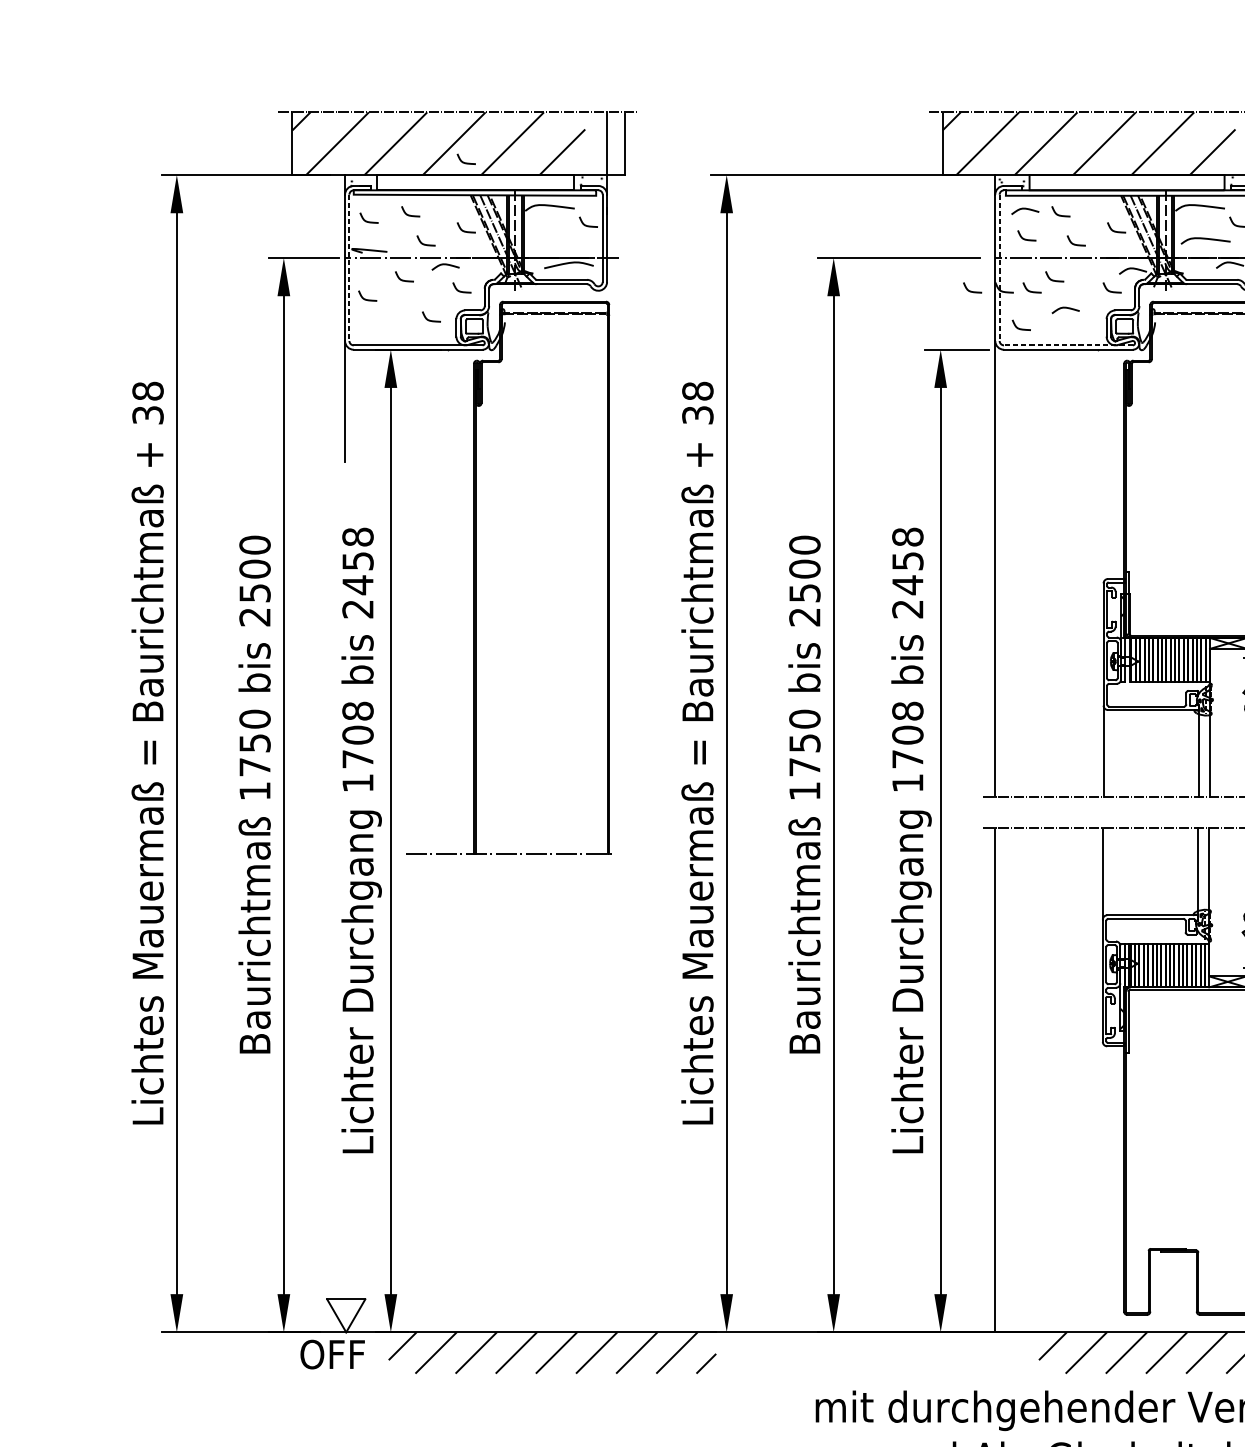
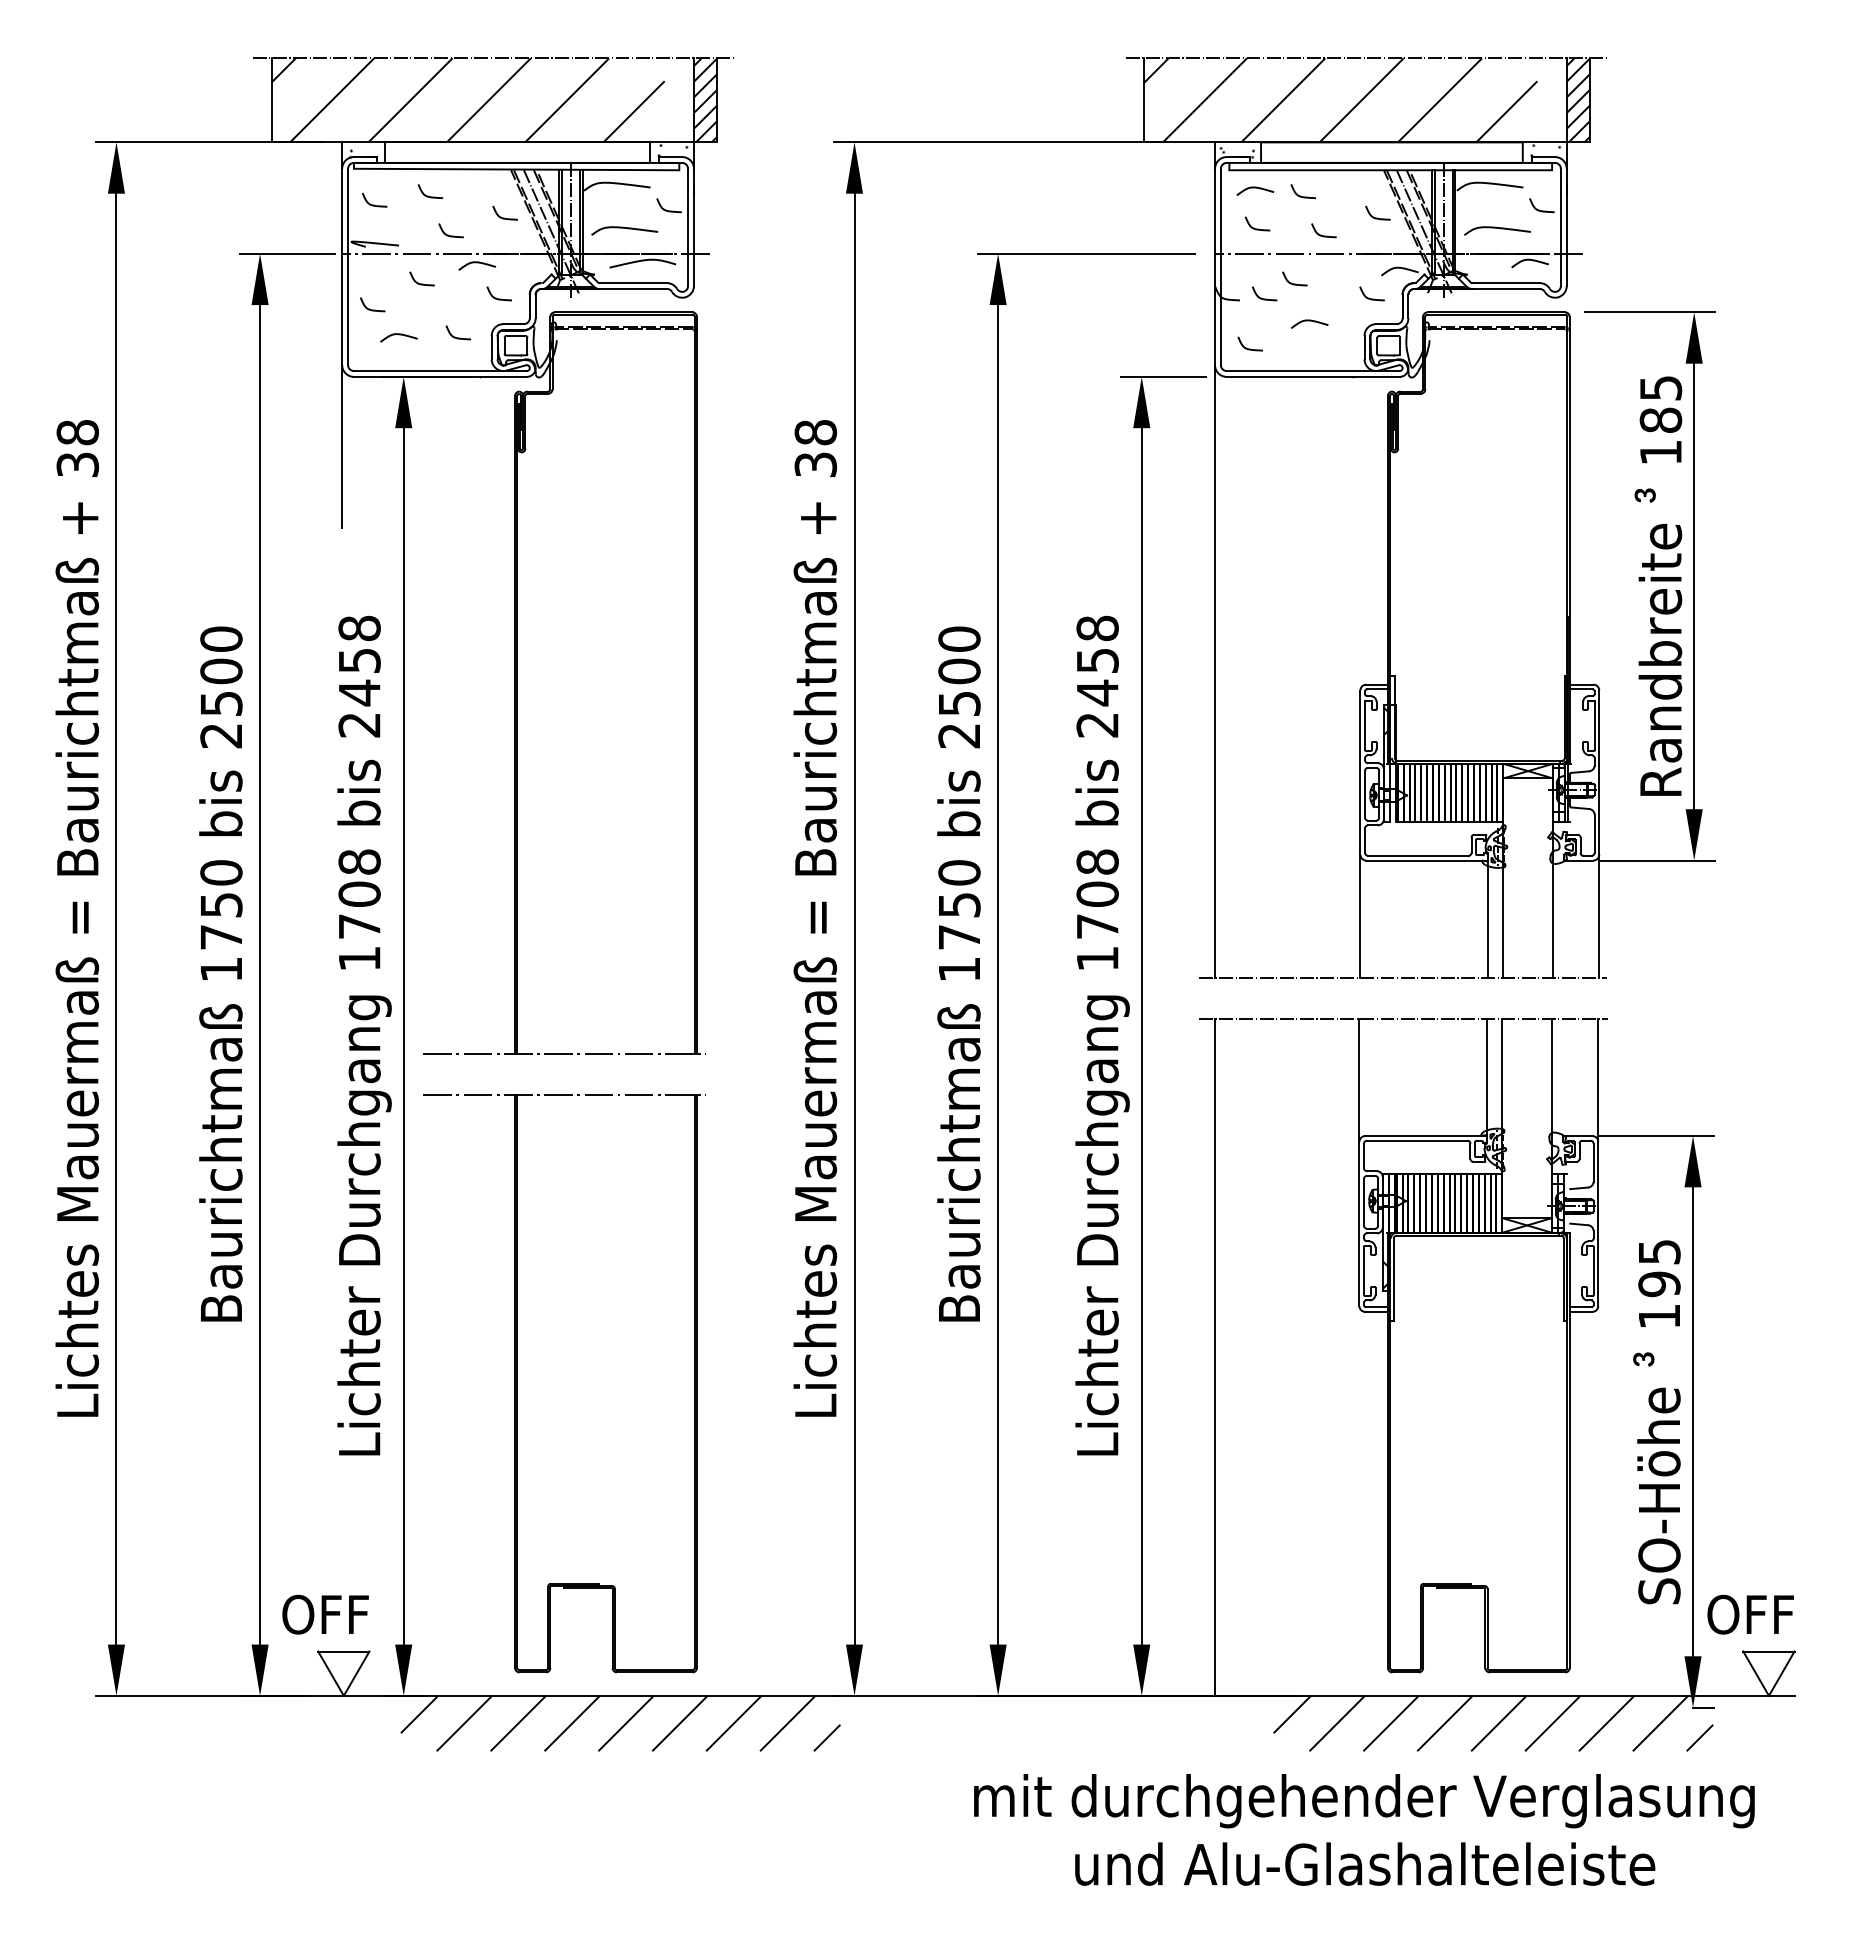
hatch: (615, 143) -> (705, 100), added
curve: (463, 161) -> (501, 124), removed
curve: (555, 239) -> (624, 228), added
line: (349, 268) -> (348, 267), dashed -> solid
line: (999, 268) -> (1220, 267), dashed -> solid
curve: (970, 290) -> (1181, 297), removed
curve: (386, 318) -> (398, 335), added
line: (1067, 345) -> (1312, 371), dashed -> solid
part: (475, 1099) -> (517, 1383), added
text: (332, 1354) -> (325, 1614), moved

